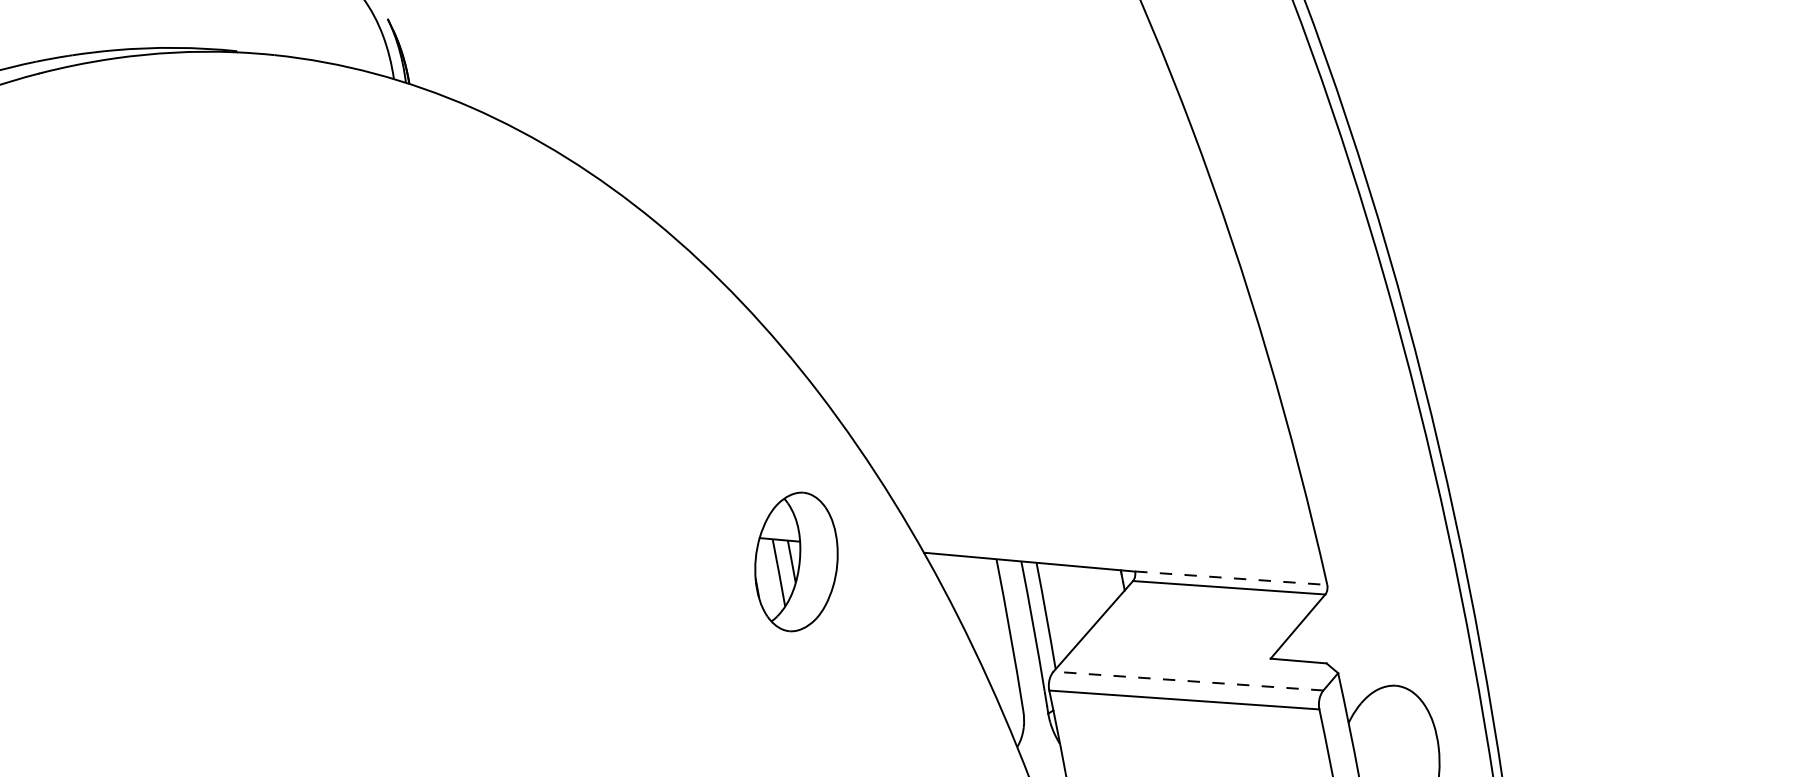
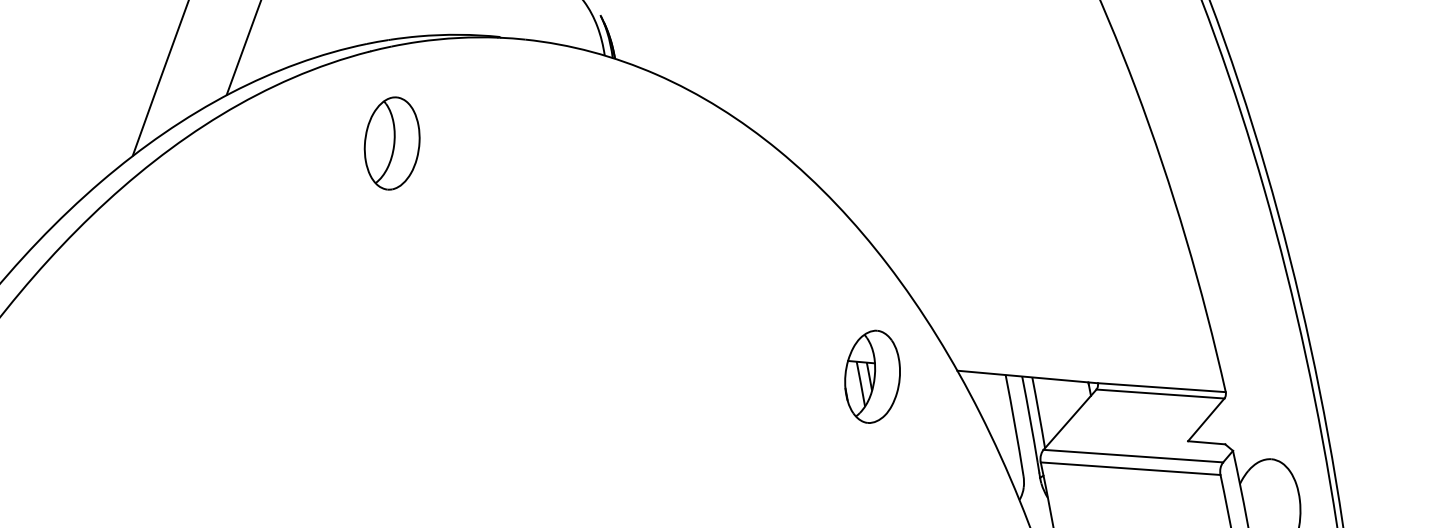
part: (73, 211) -> (391, 143), added
line: (1232, 577) -> (1162, 387), dashed -> solid
line: (1187, 681) -> (1132, 456), dashed -> solid

